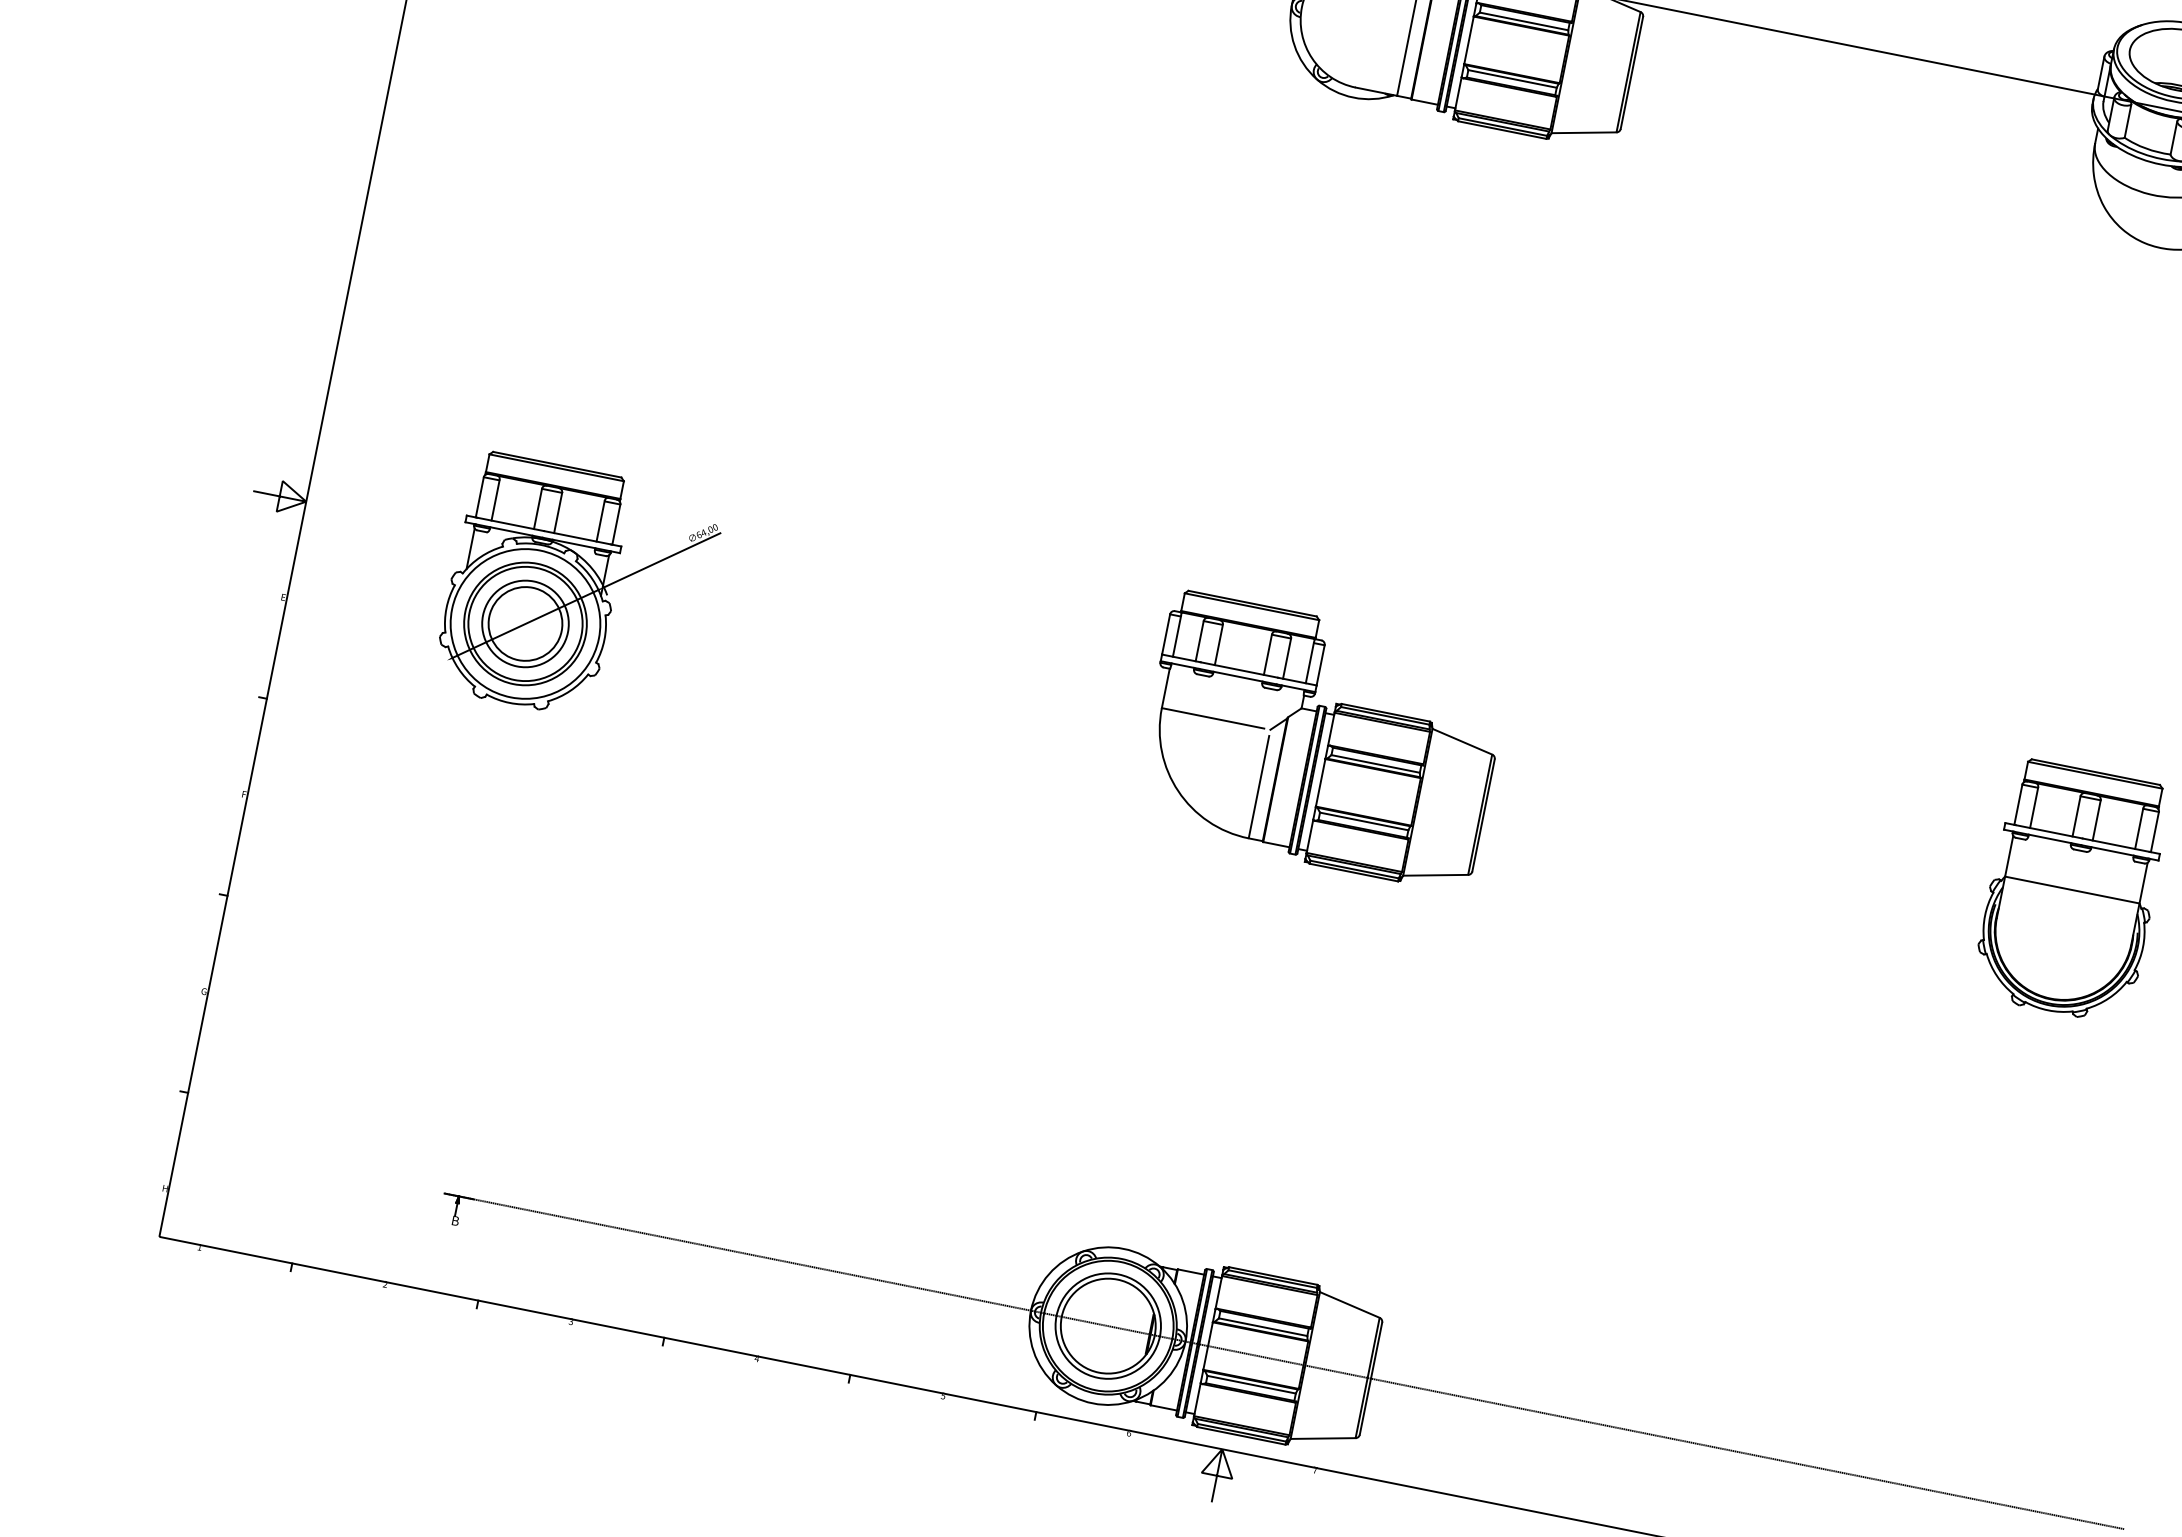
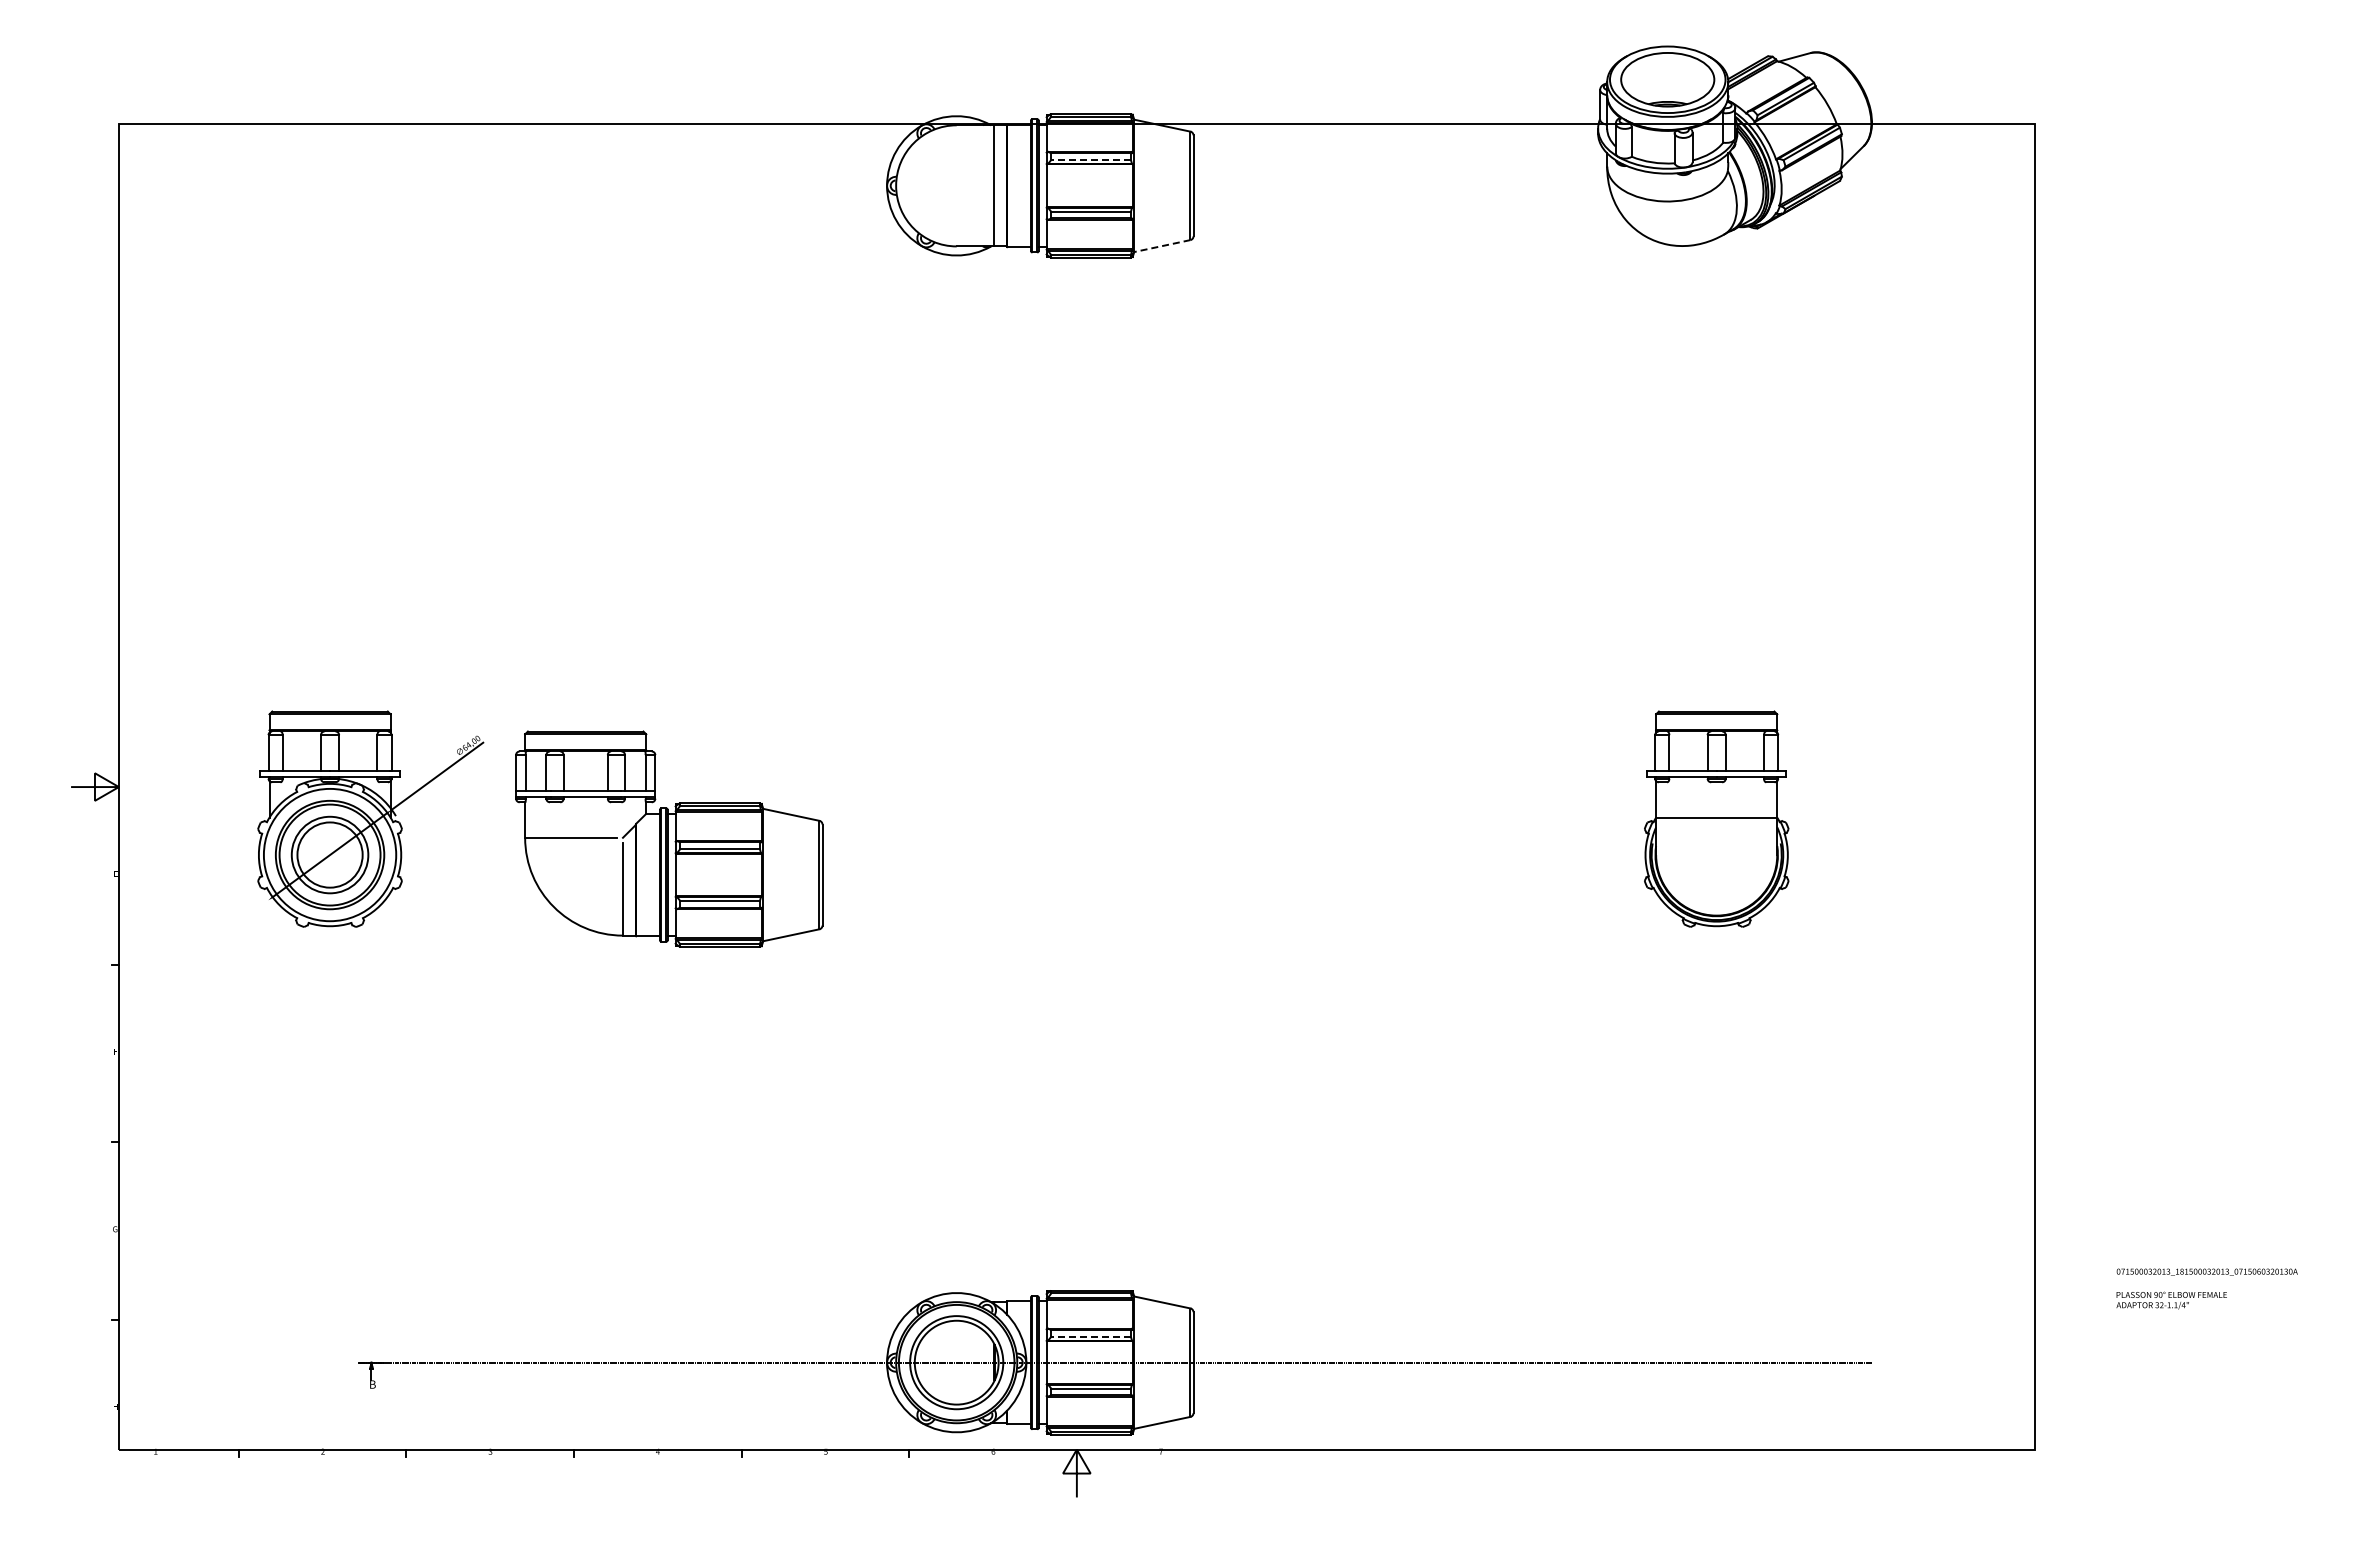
line: (1524, 21) -> (1091, 159), solid -> dashed
line: (1584, 133) -> (1162, 246), solid -> dashed
part: (1321, 740) -> (669, 838), moved
line: (1263, 1326) -> (1091, 1336), solid -> dashed

